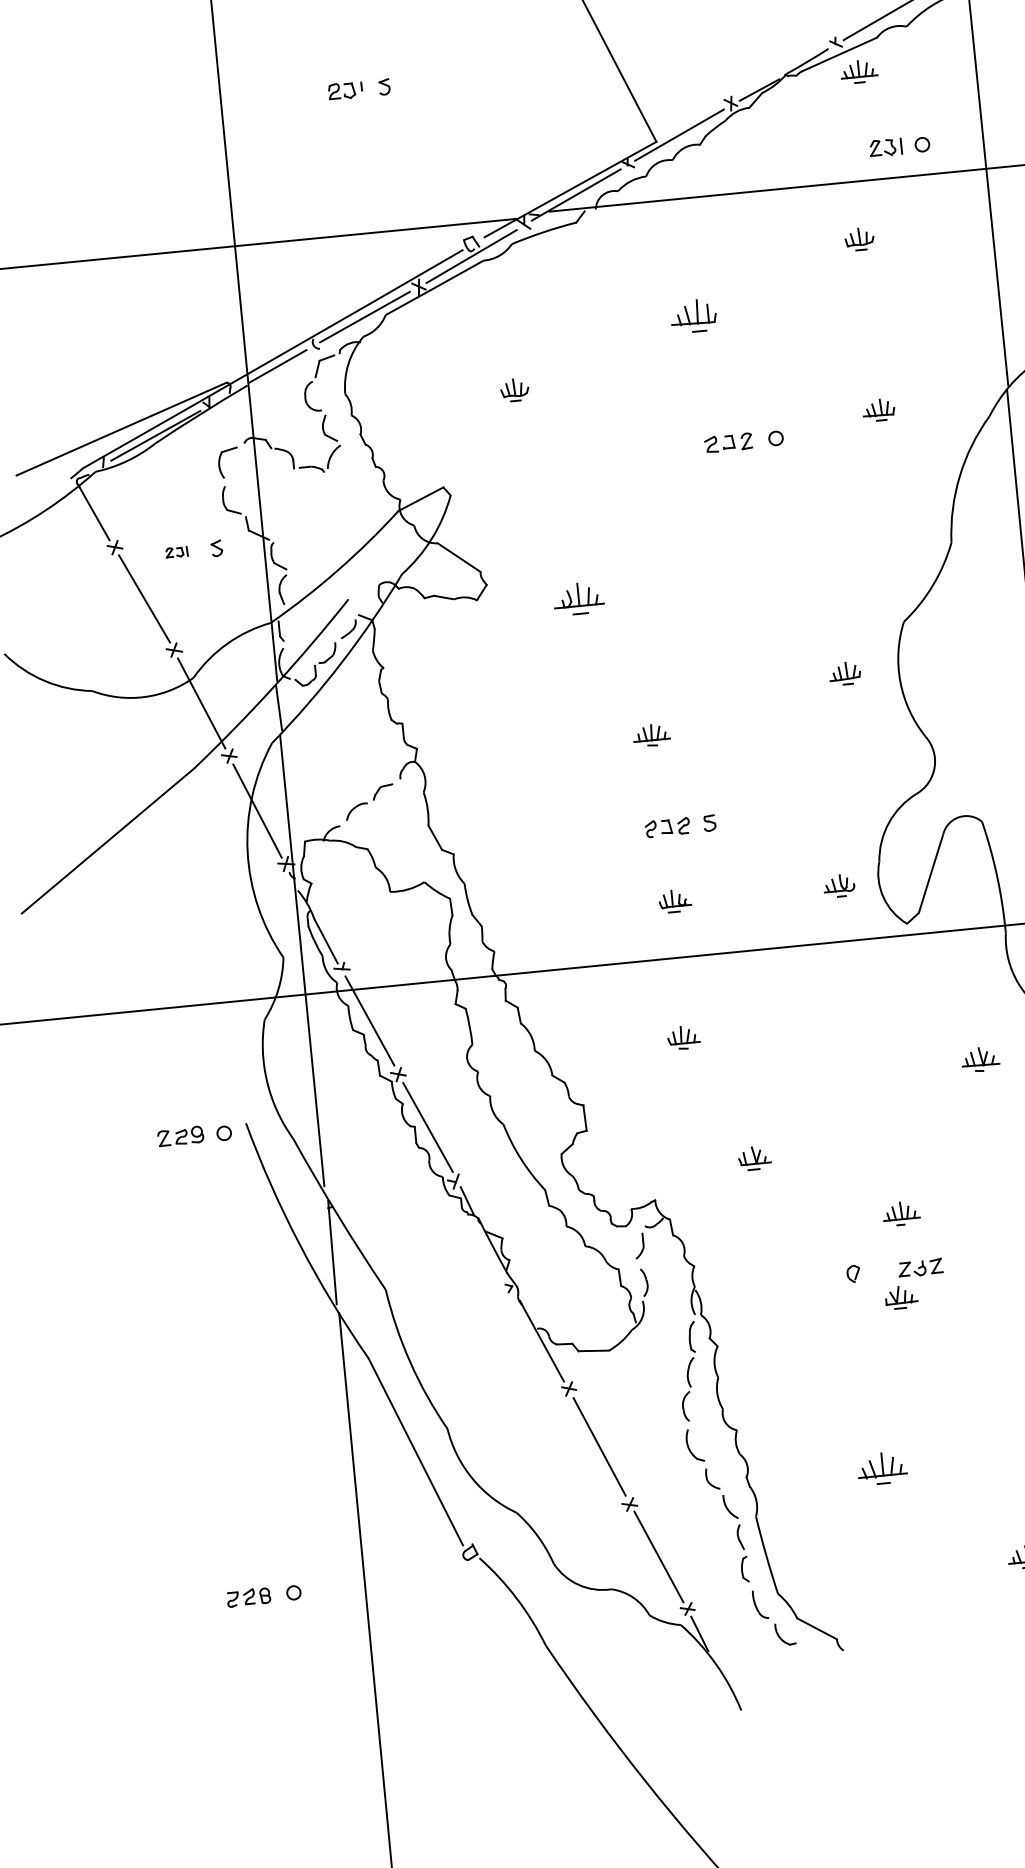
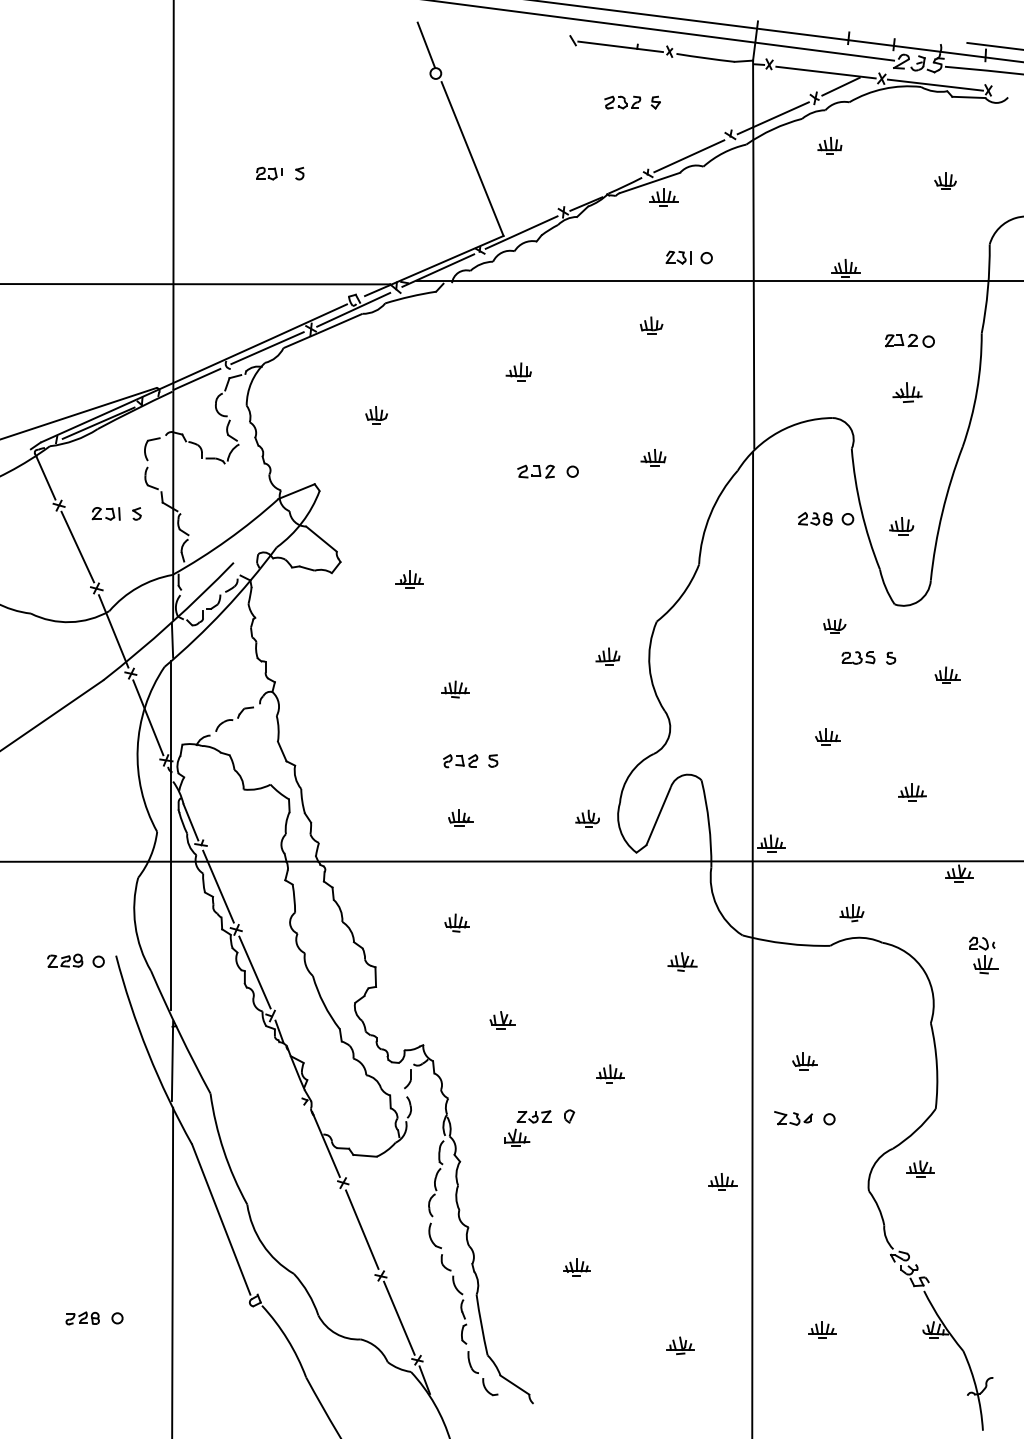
part: (693, 315) -> (518, 371), size x0.71
part: (176, 551) -> (105, 513), size x1.67
part: (578, 598) -> (409, 579), size x0.71
part: (910, 1276) -> (525, 1122), moved
part: (881, 1468) -> (576, 1267), size x0.71

